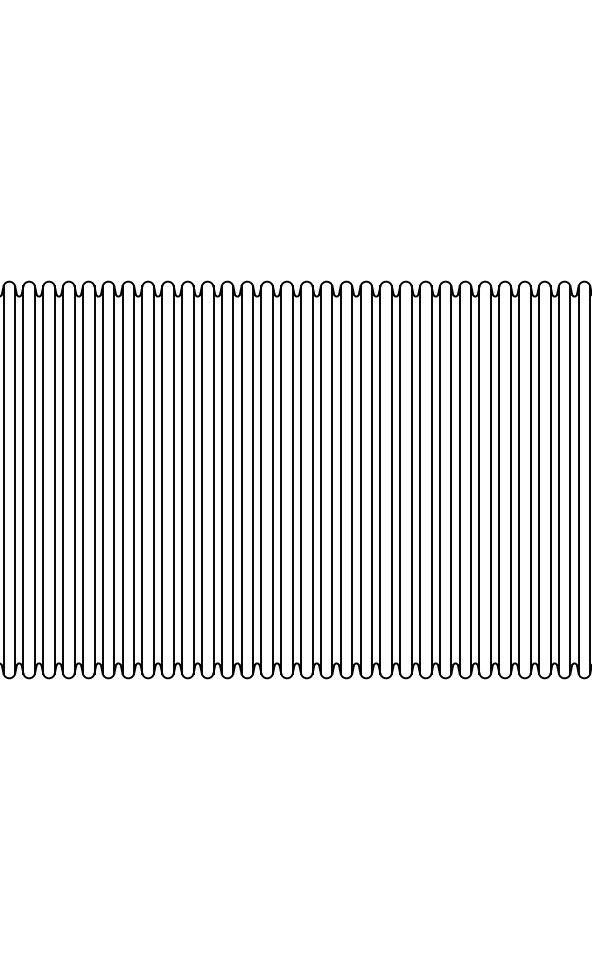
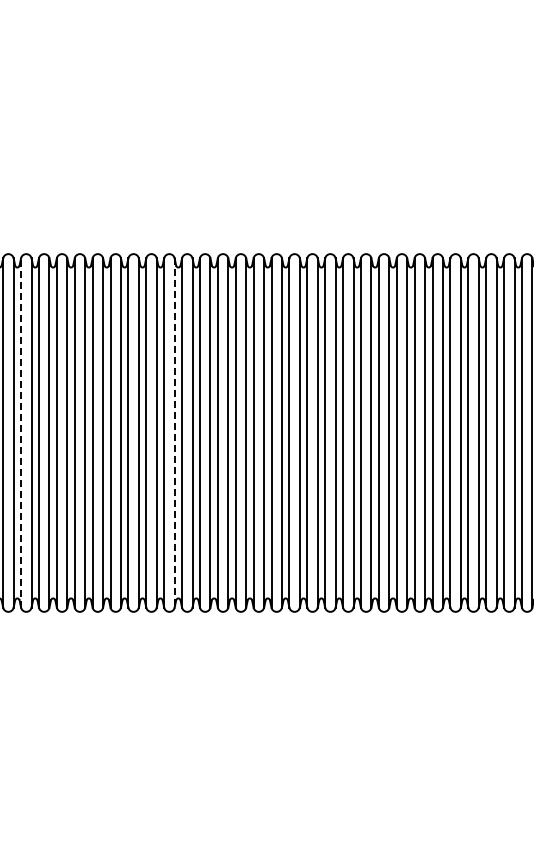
line: (23, 479) -> (21, 432), solid -> dashed
line: (193, 479) -> (174, 432), solid -> dashed

